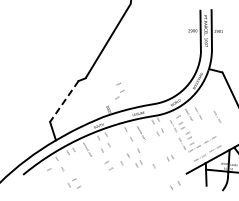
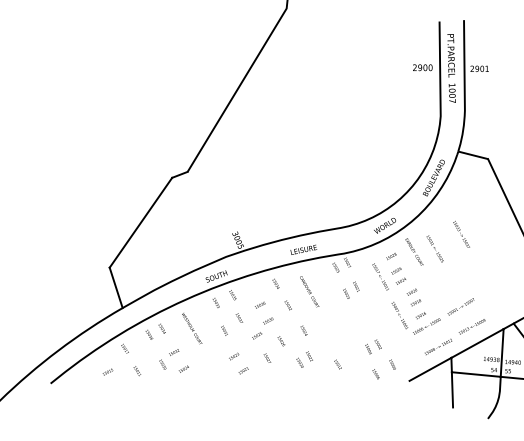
text: (119, 91) -> (262, 321), moved
line: (64, 101) -> (141, 222), dashed -> solid
text: (217, 116) -> (461, 233), moved
text: (74, 183) -> (174, 360), moved
text: (175, 185) -> (384, 369), moved

